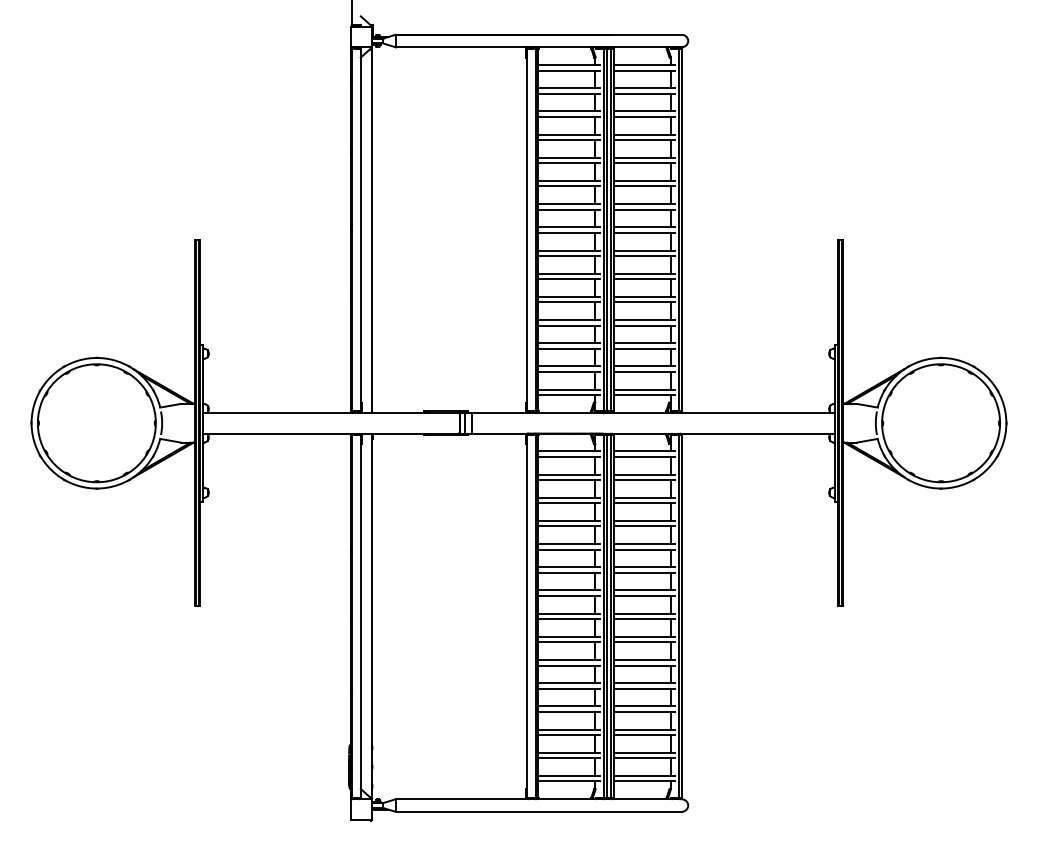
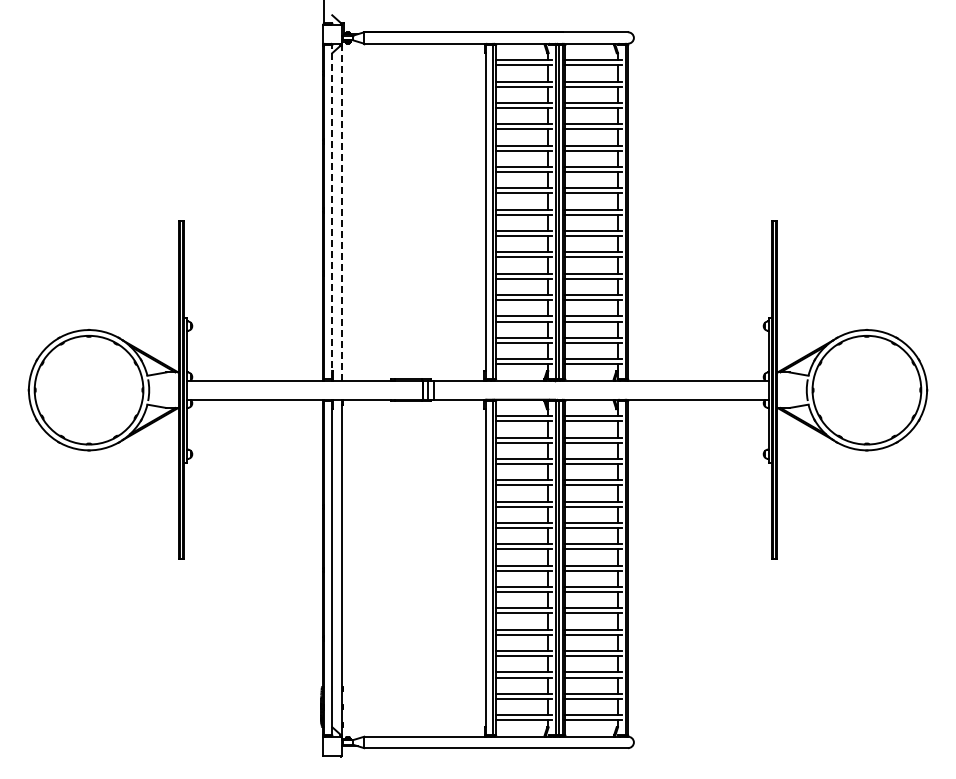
line: (361, 229) -> (332, 211), solid -> dashed
line: (371, 230) -> (342, 212), solid -> dashed

